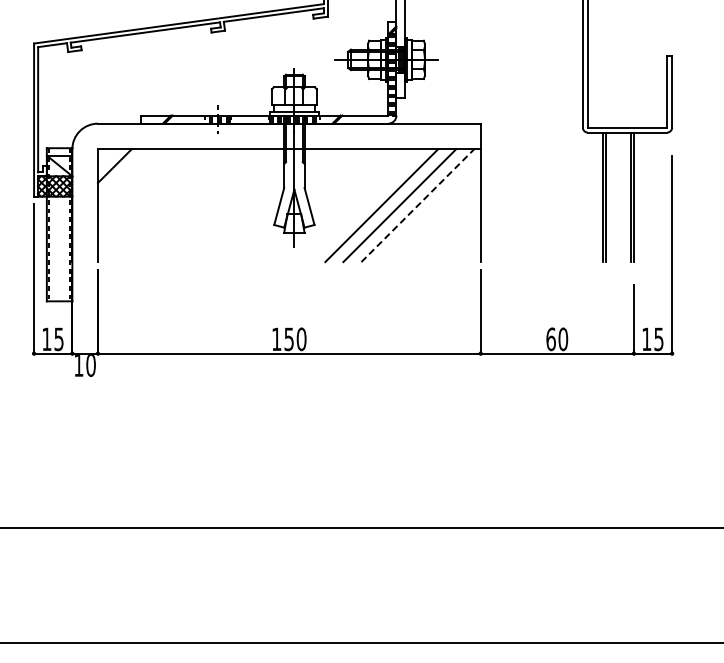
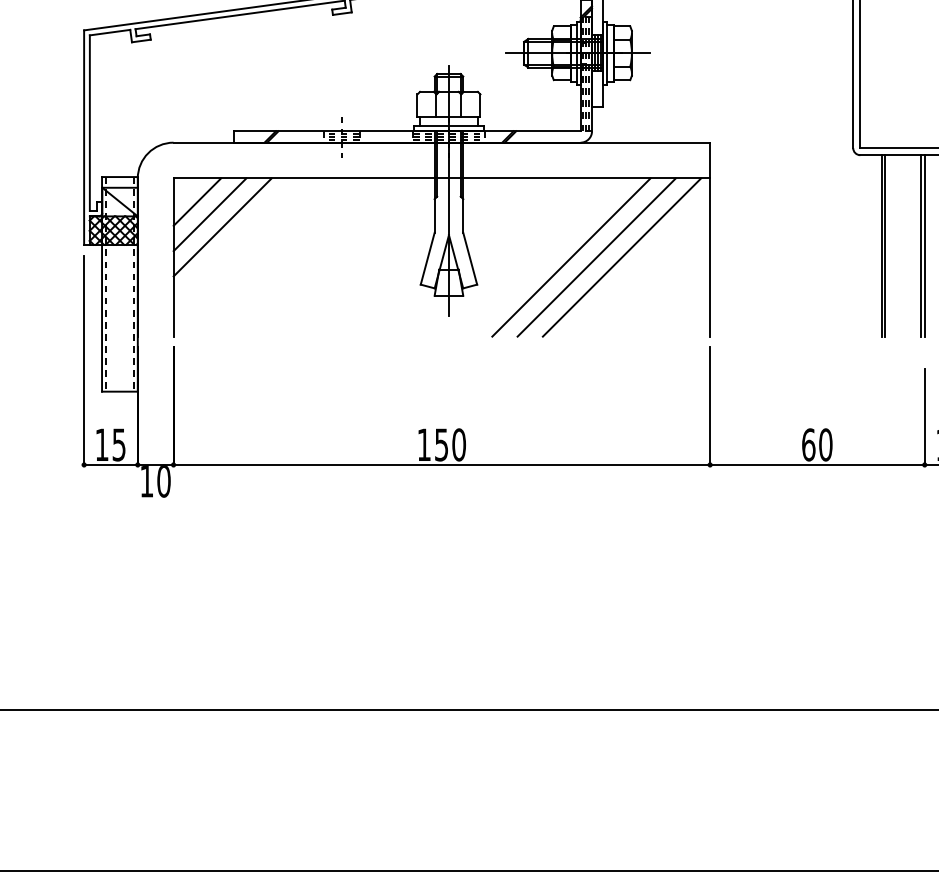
line: (123, 175) -> (209, 215), added
line: (132, 184) -> (222, 227), added
line: (417, 205) -> (621, 257), dashed -> solid

